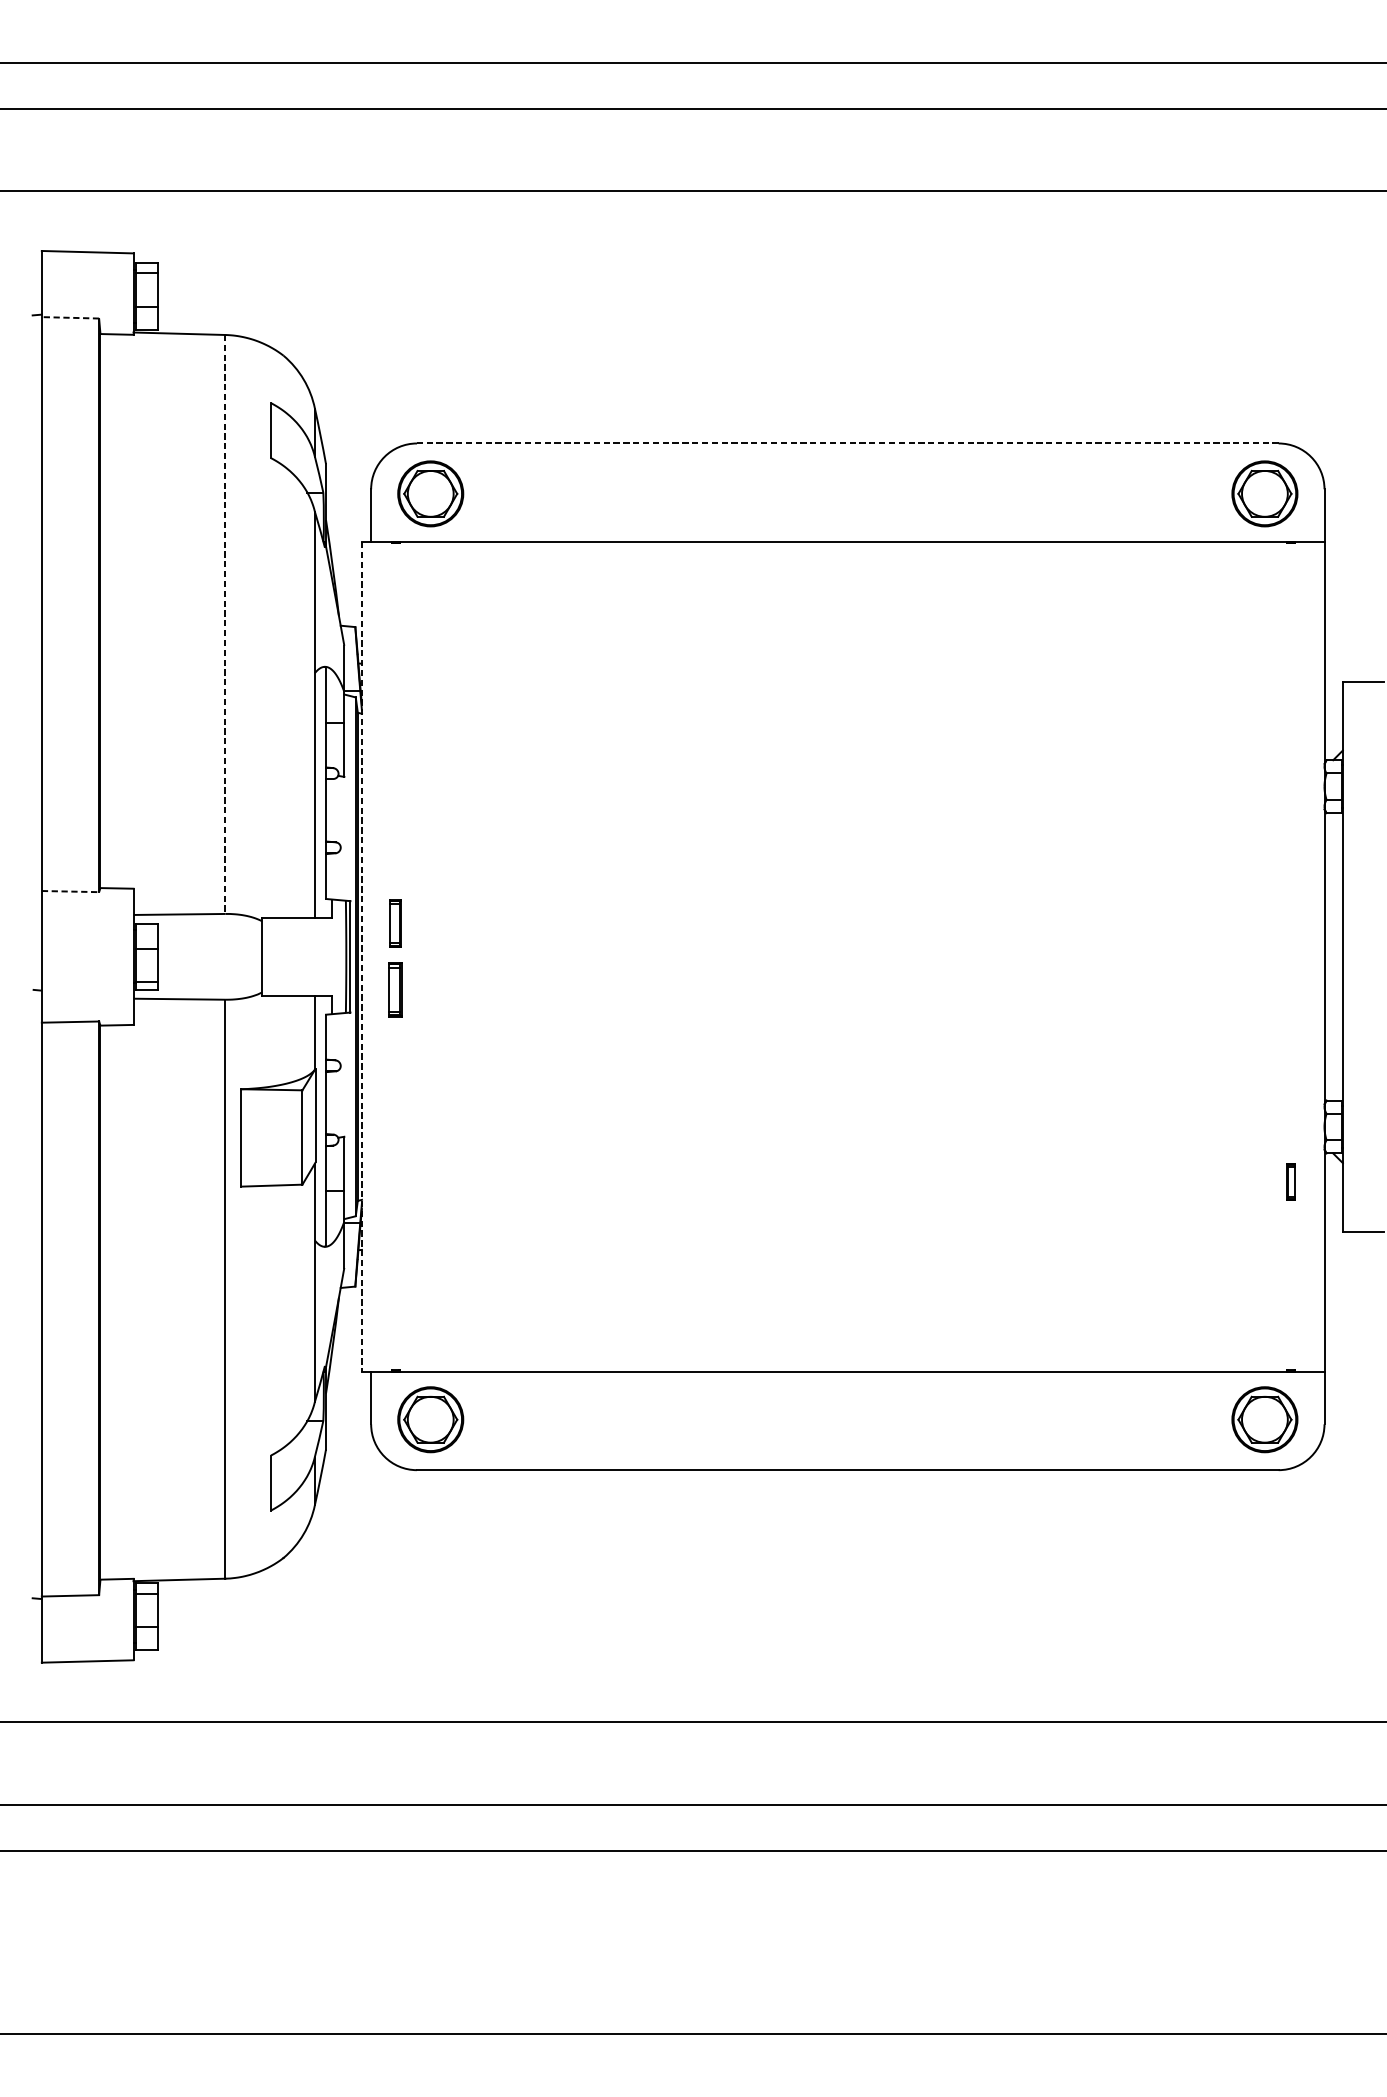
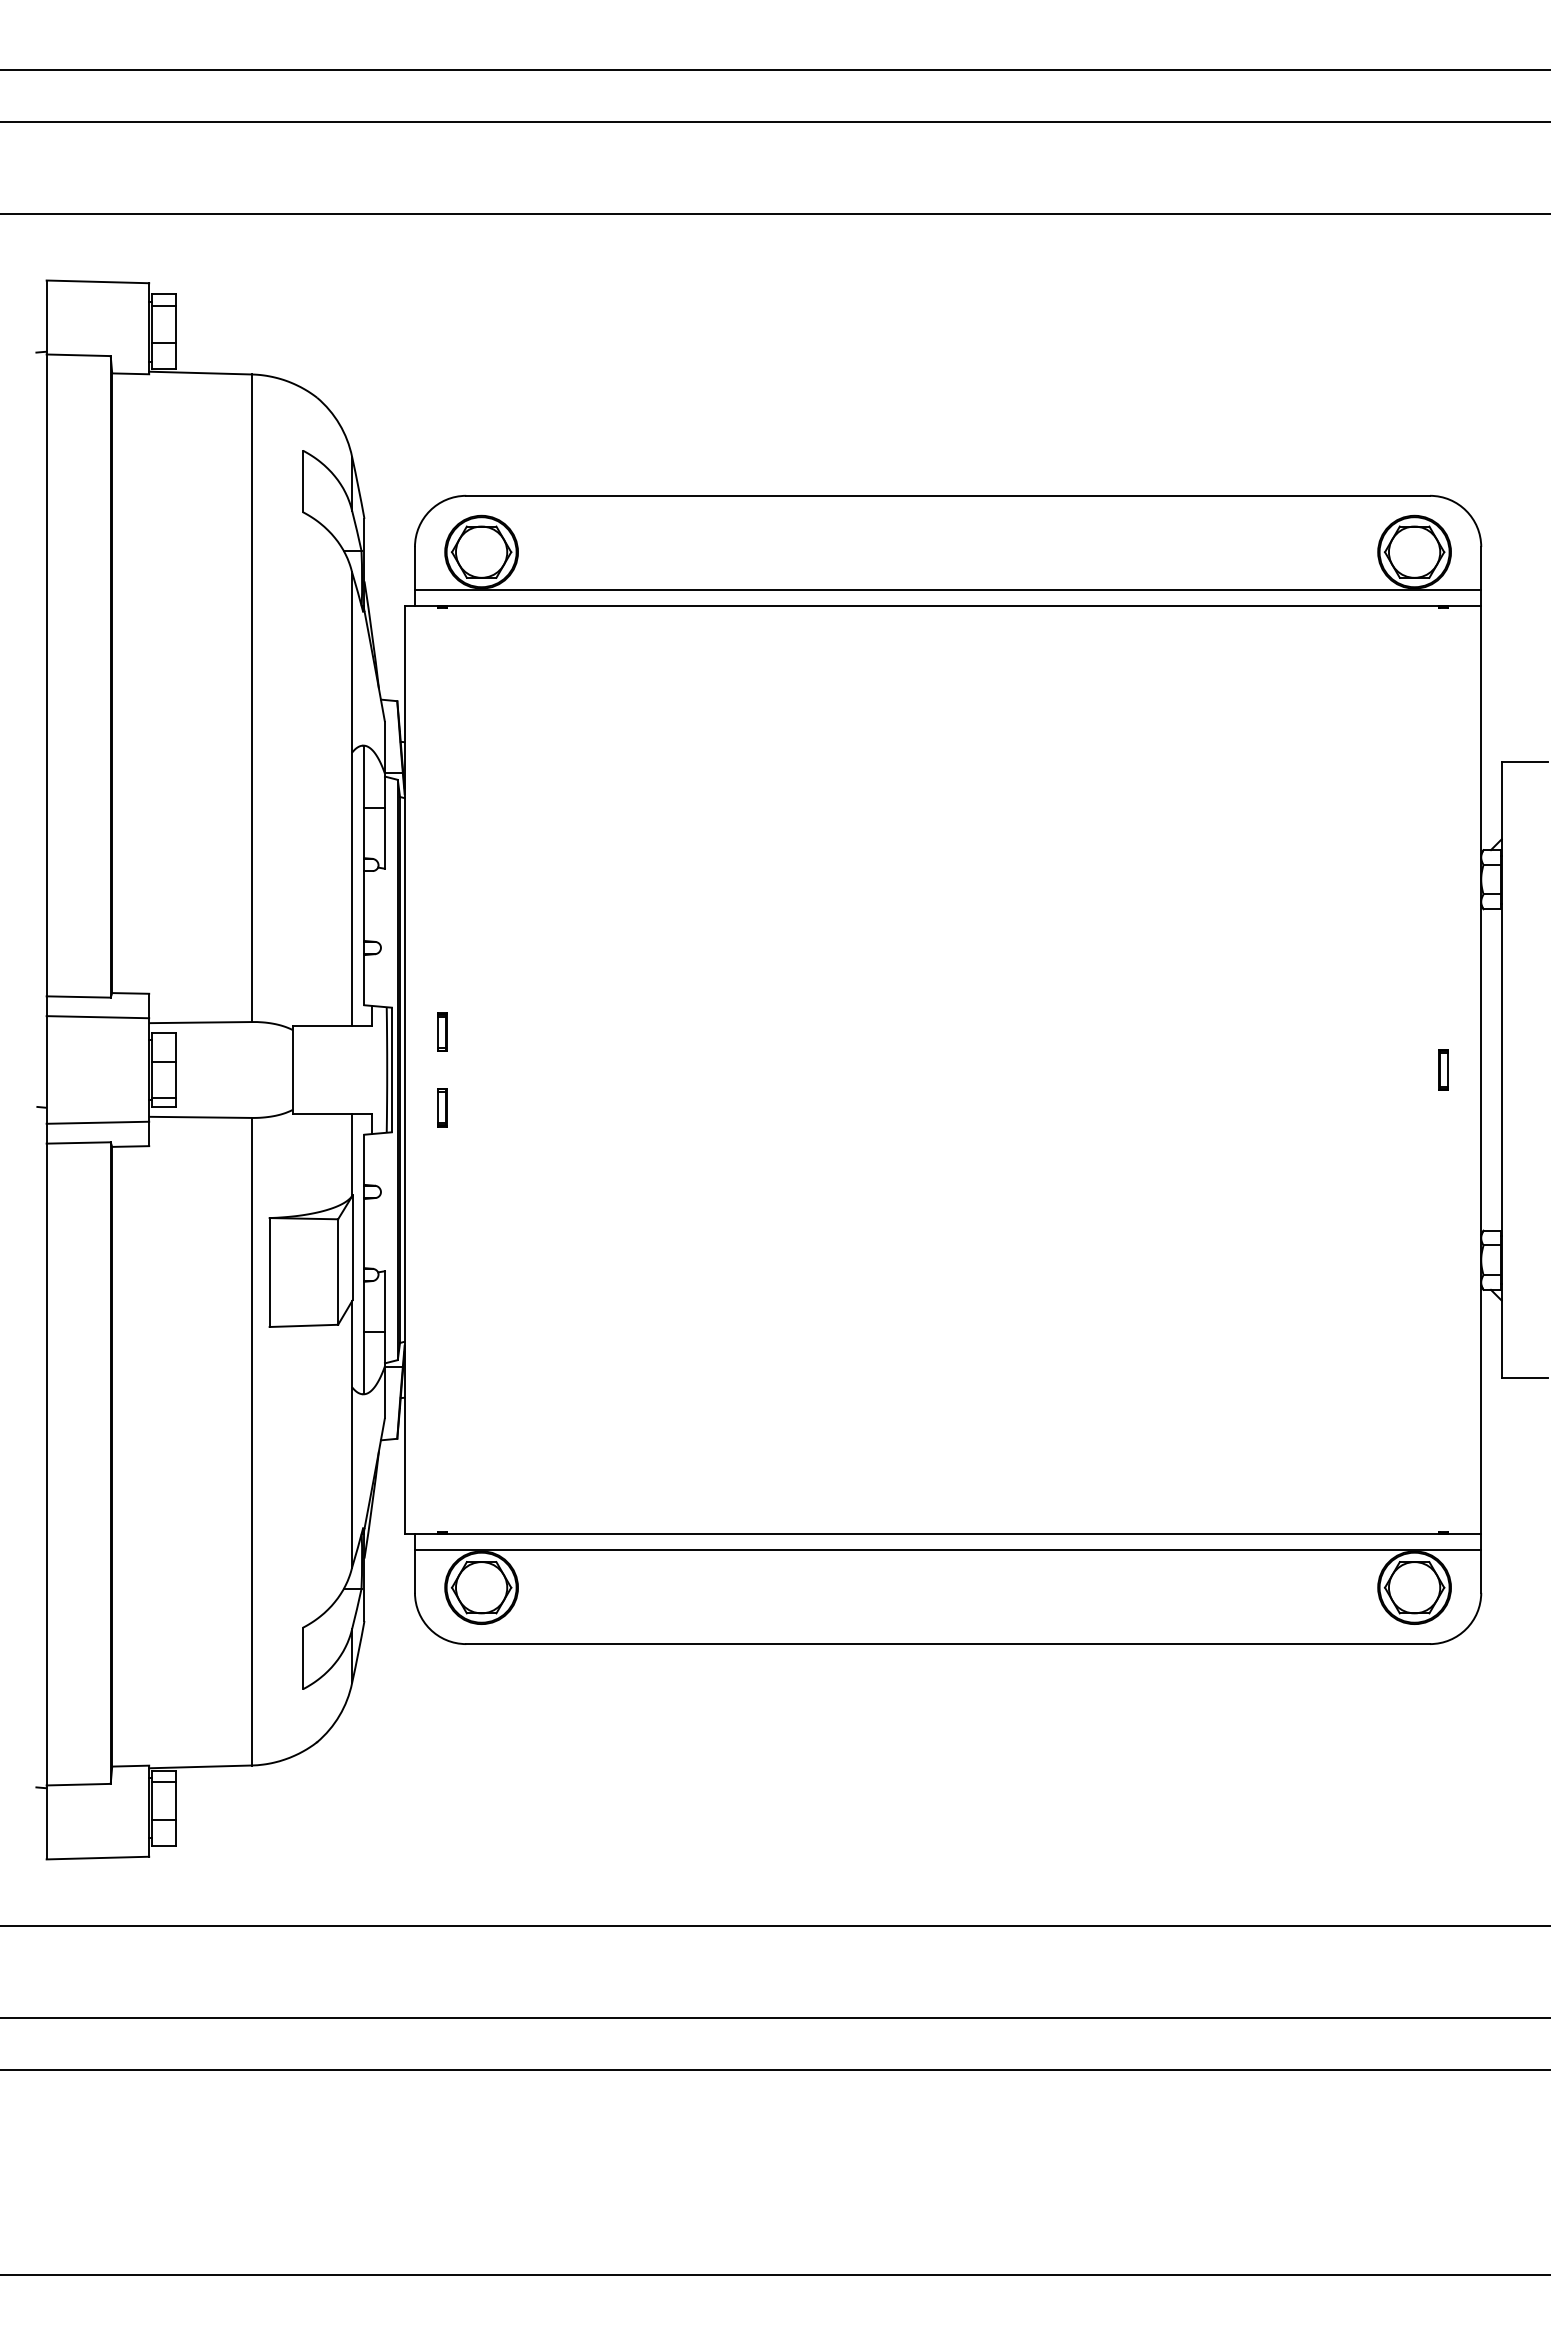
line: (70, 318) -> (78, 355), dashed -> solid
line: (848, 443) -> (948, 495), dashed -> solid
line: (847, 528) -> (947, 590), added
line: (224, 624) -> (251, 698), dashed -> solid
line: (71, 892) -> (79, 997), dashed -> solid
line: (87, 909) -> (97, 1017), added
part: (395, 922) -> (442, 1031), size x0.71
line: (361, 956) -> (404, 1069), dashed -> solid
part: (395, 990) -> (442, 1107), size x0.62
line: (87, 1003) -> (97, 1122), added
part: (1290, 1181) -> (1443, 1069), moved
line: (847, 1385) -> (947, 1549), added

